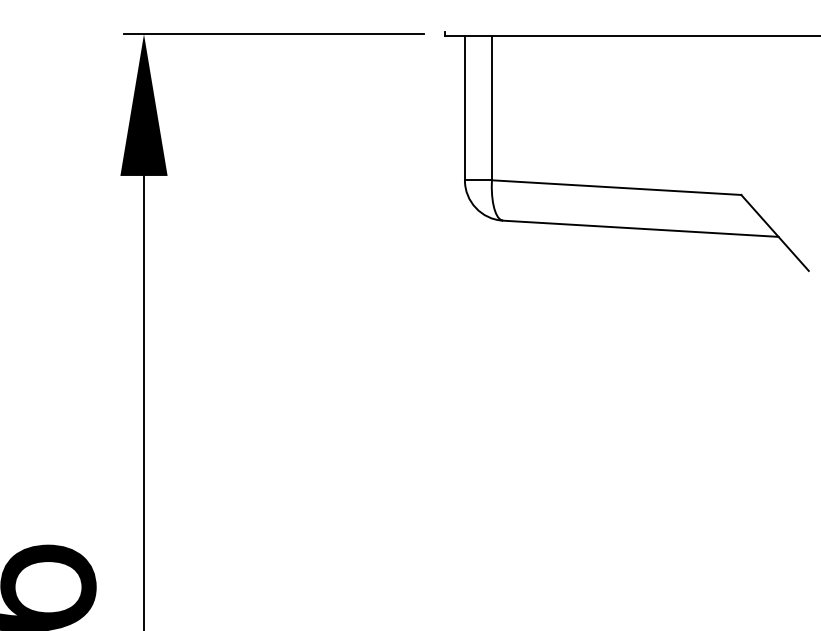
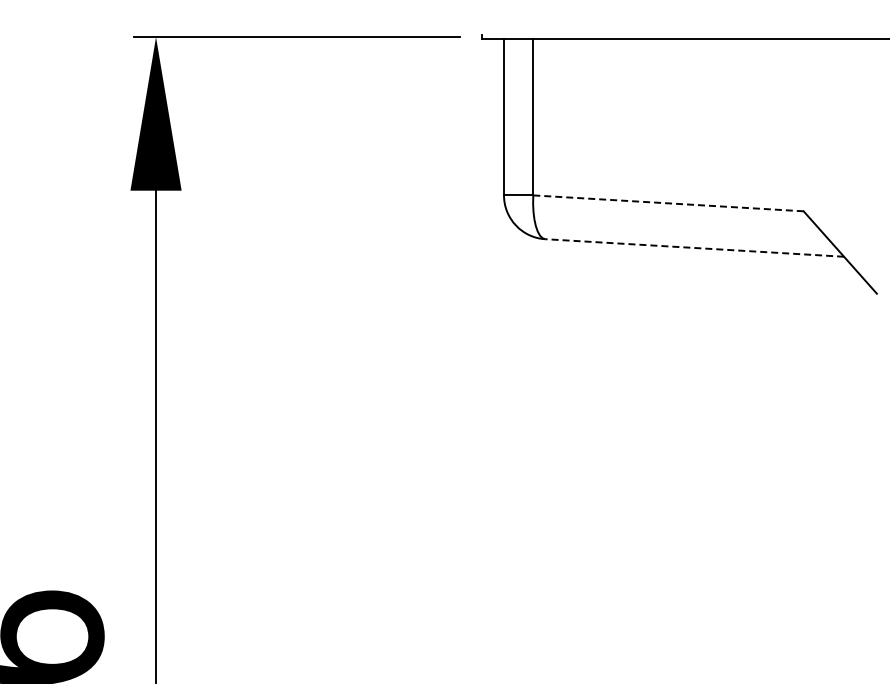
line: (616, 187) -> (668, 203), solid -> dashed
line: (640, 228) -> (694, 247), solid -> dashed

